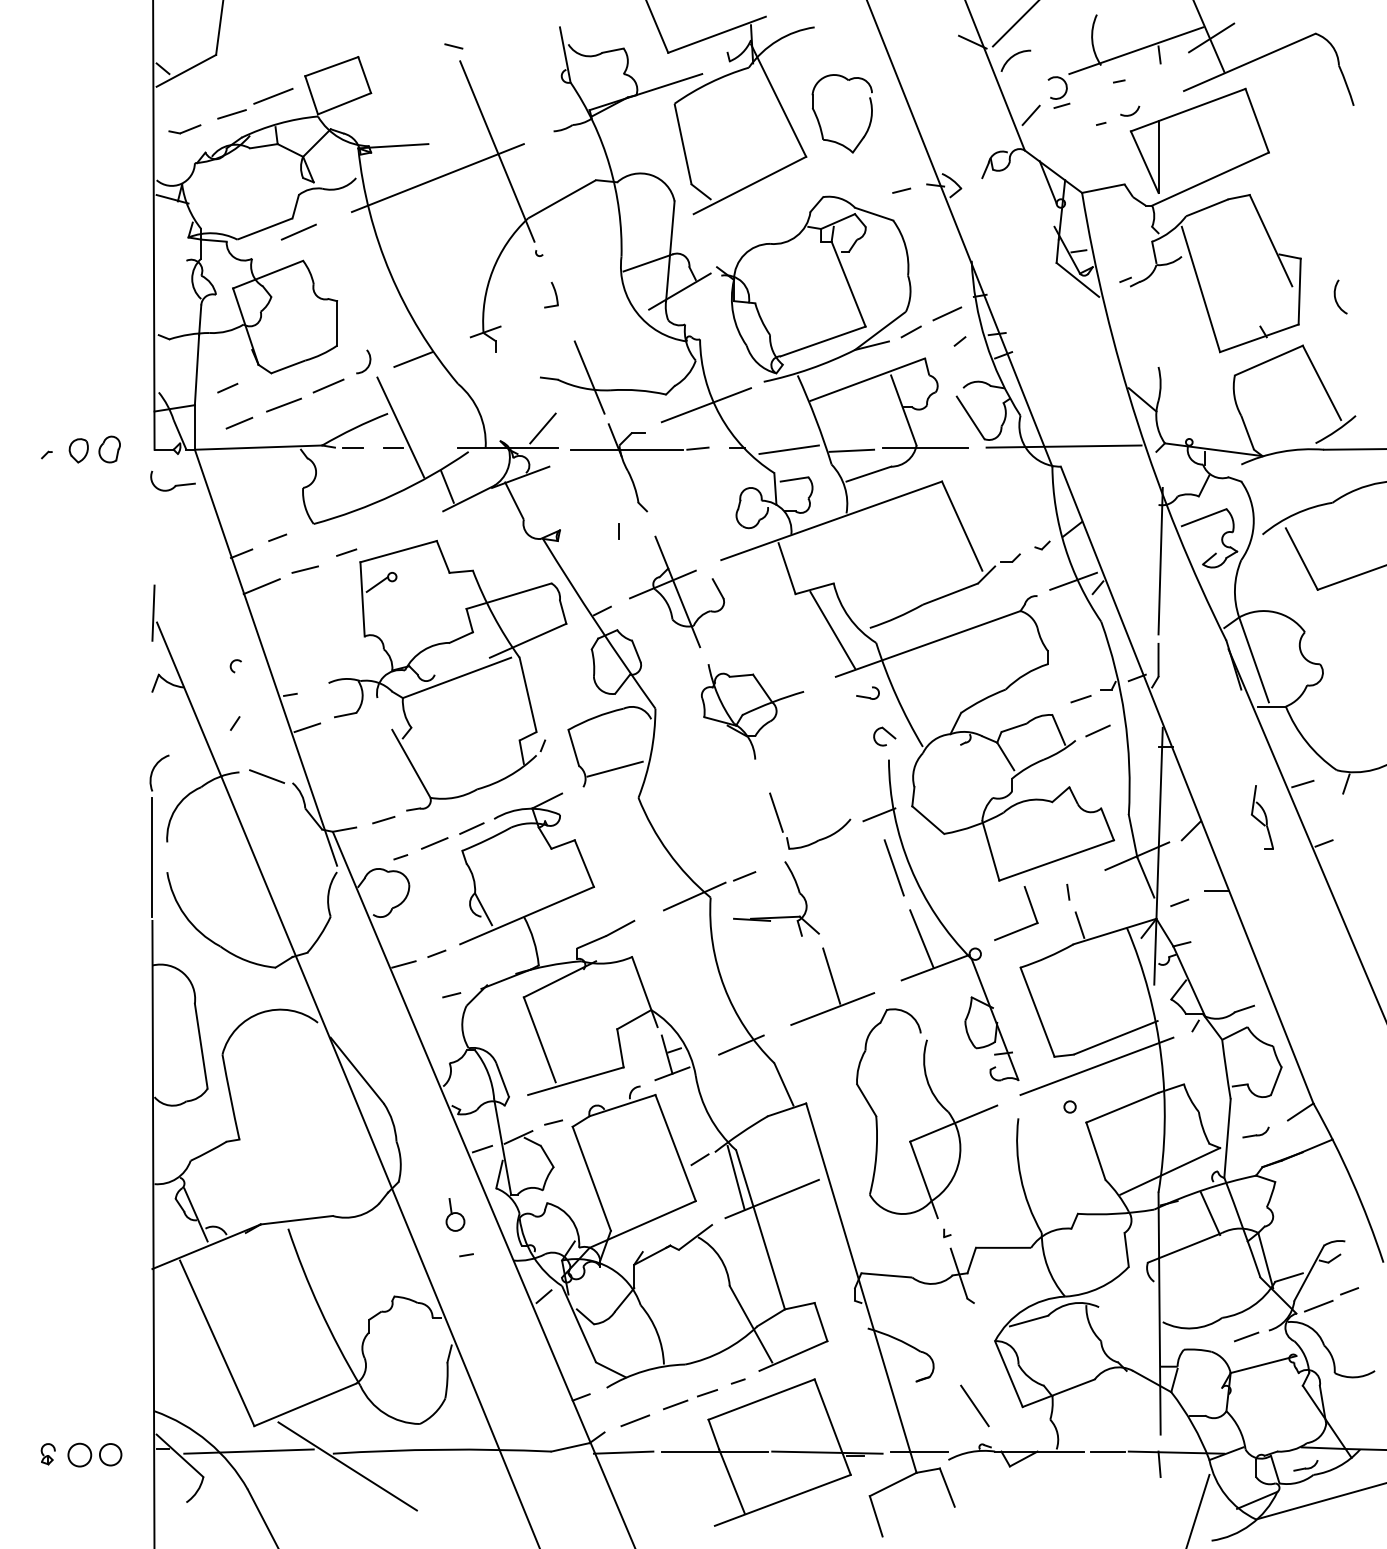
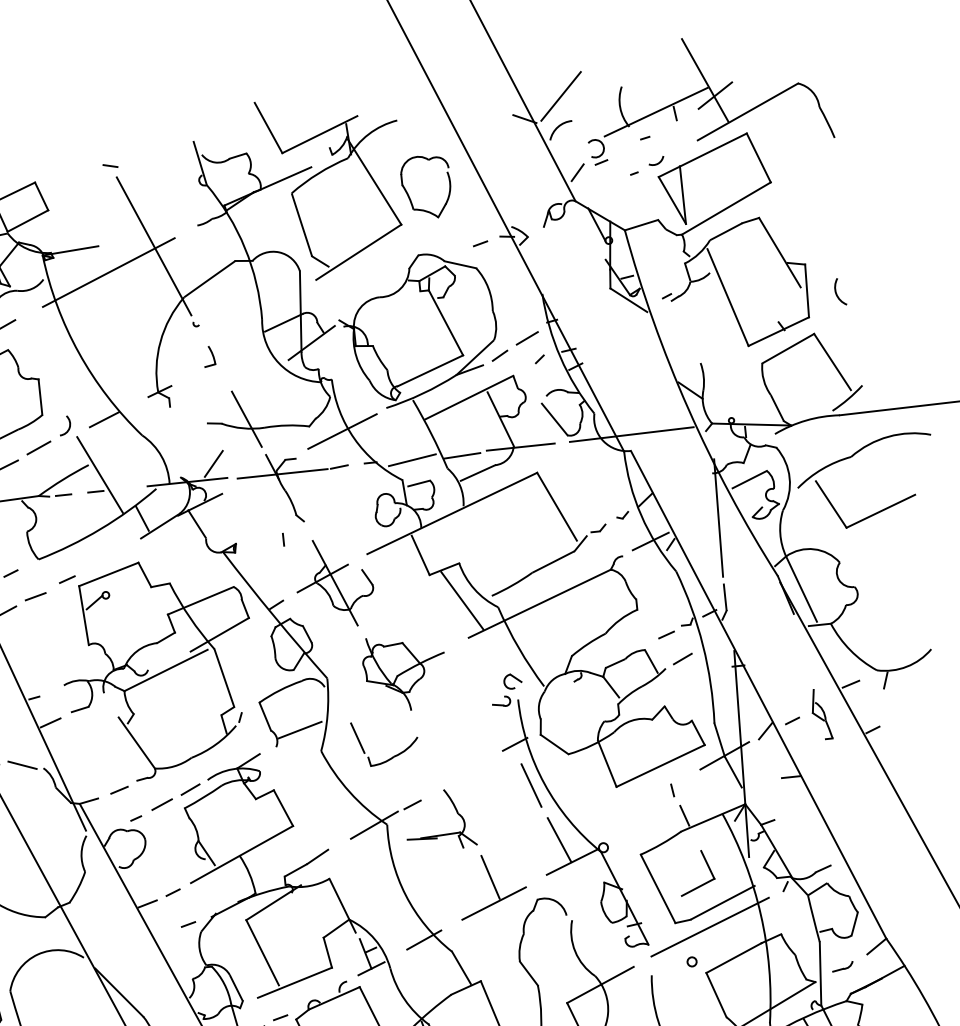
part: (867, 692) -> (500, 701), moved
part: (820, 838) -> (395, 755), moved
line: (1179, 902) -> (792, 720), moved
part: (1031, 909) -> (708, 868), moved

